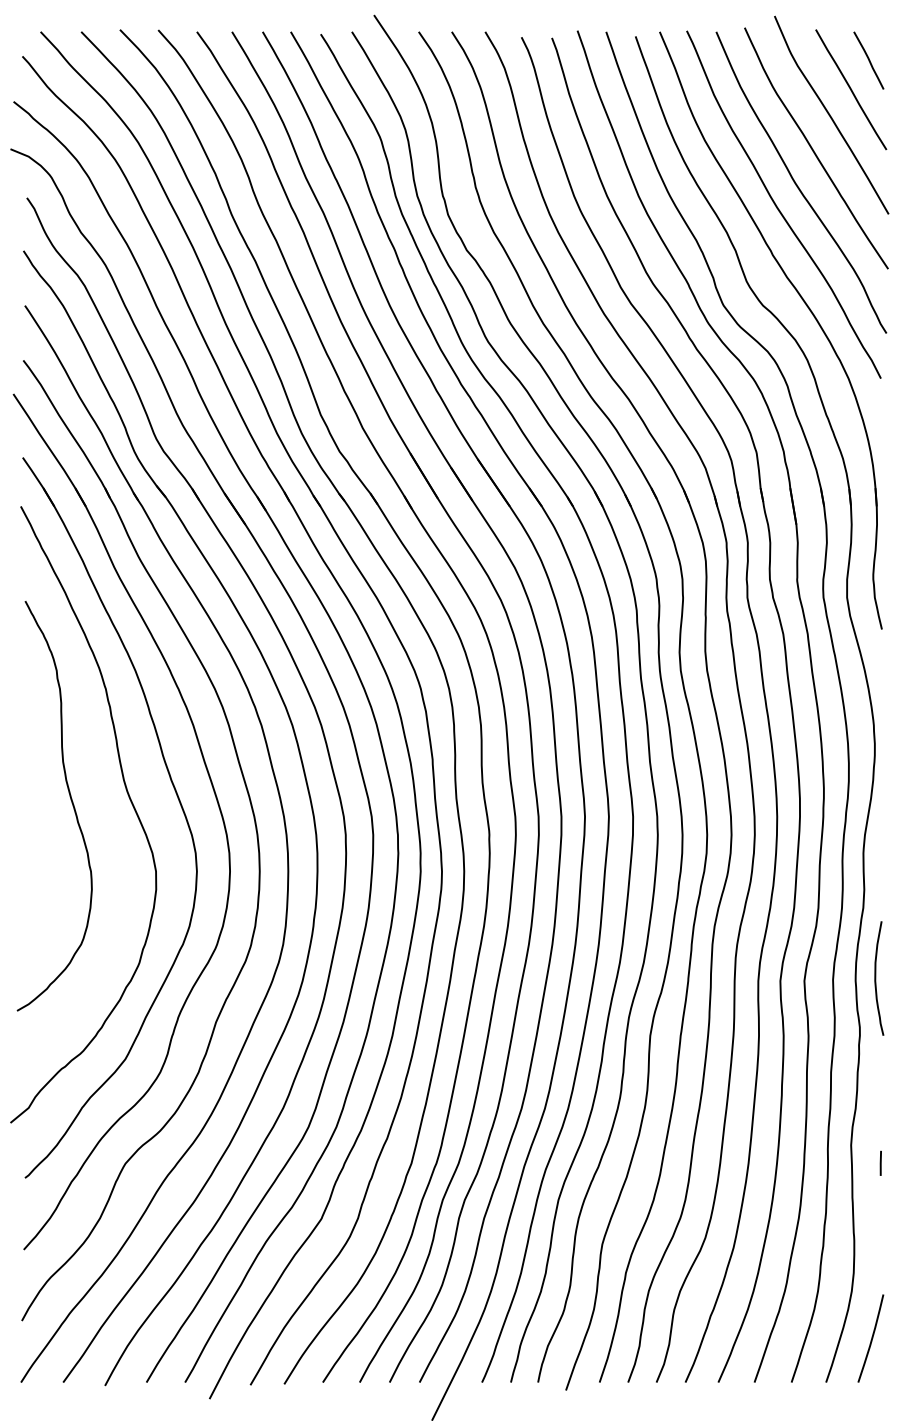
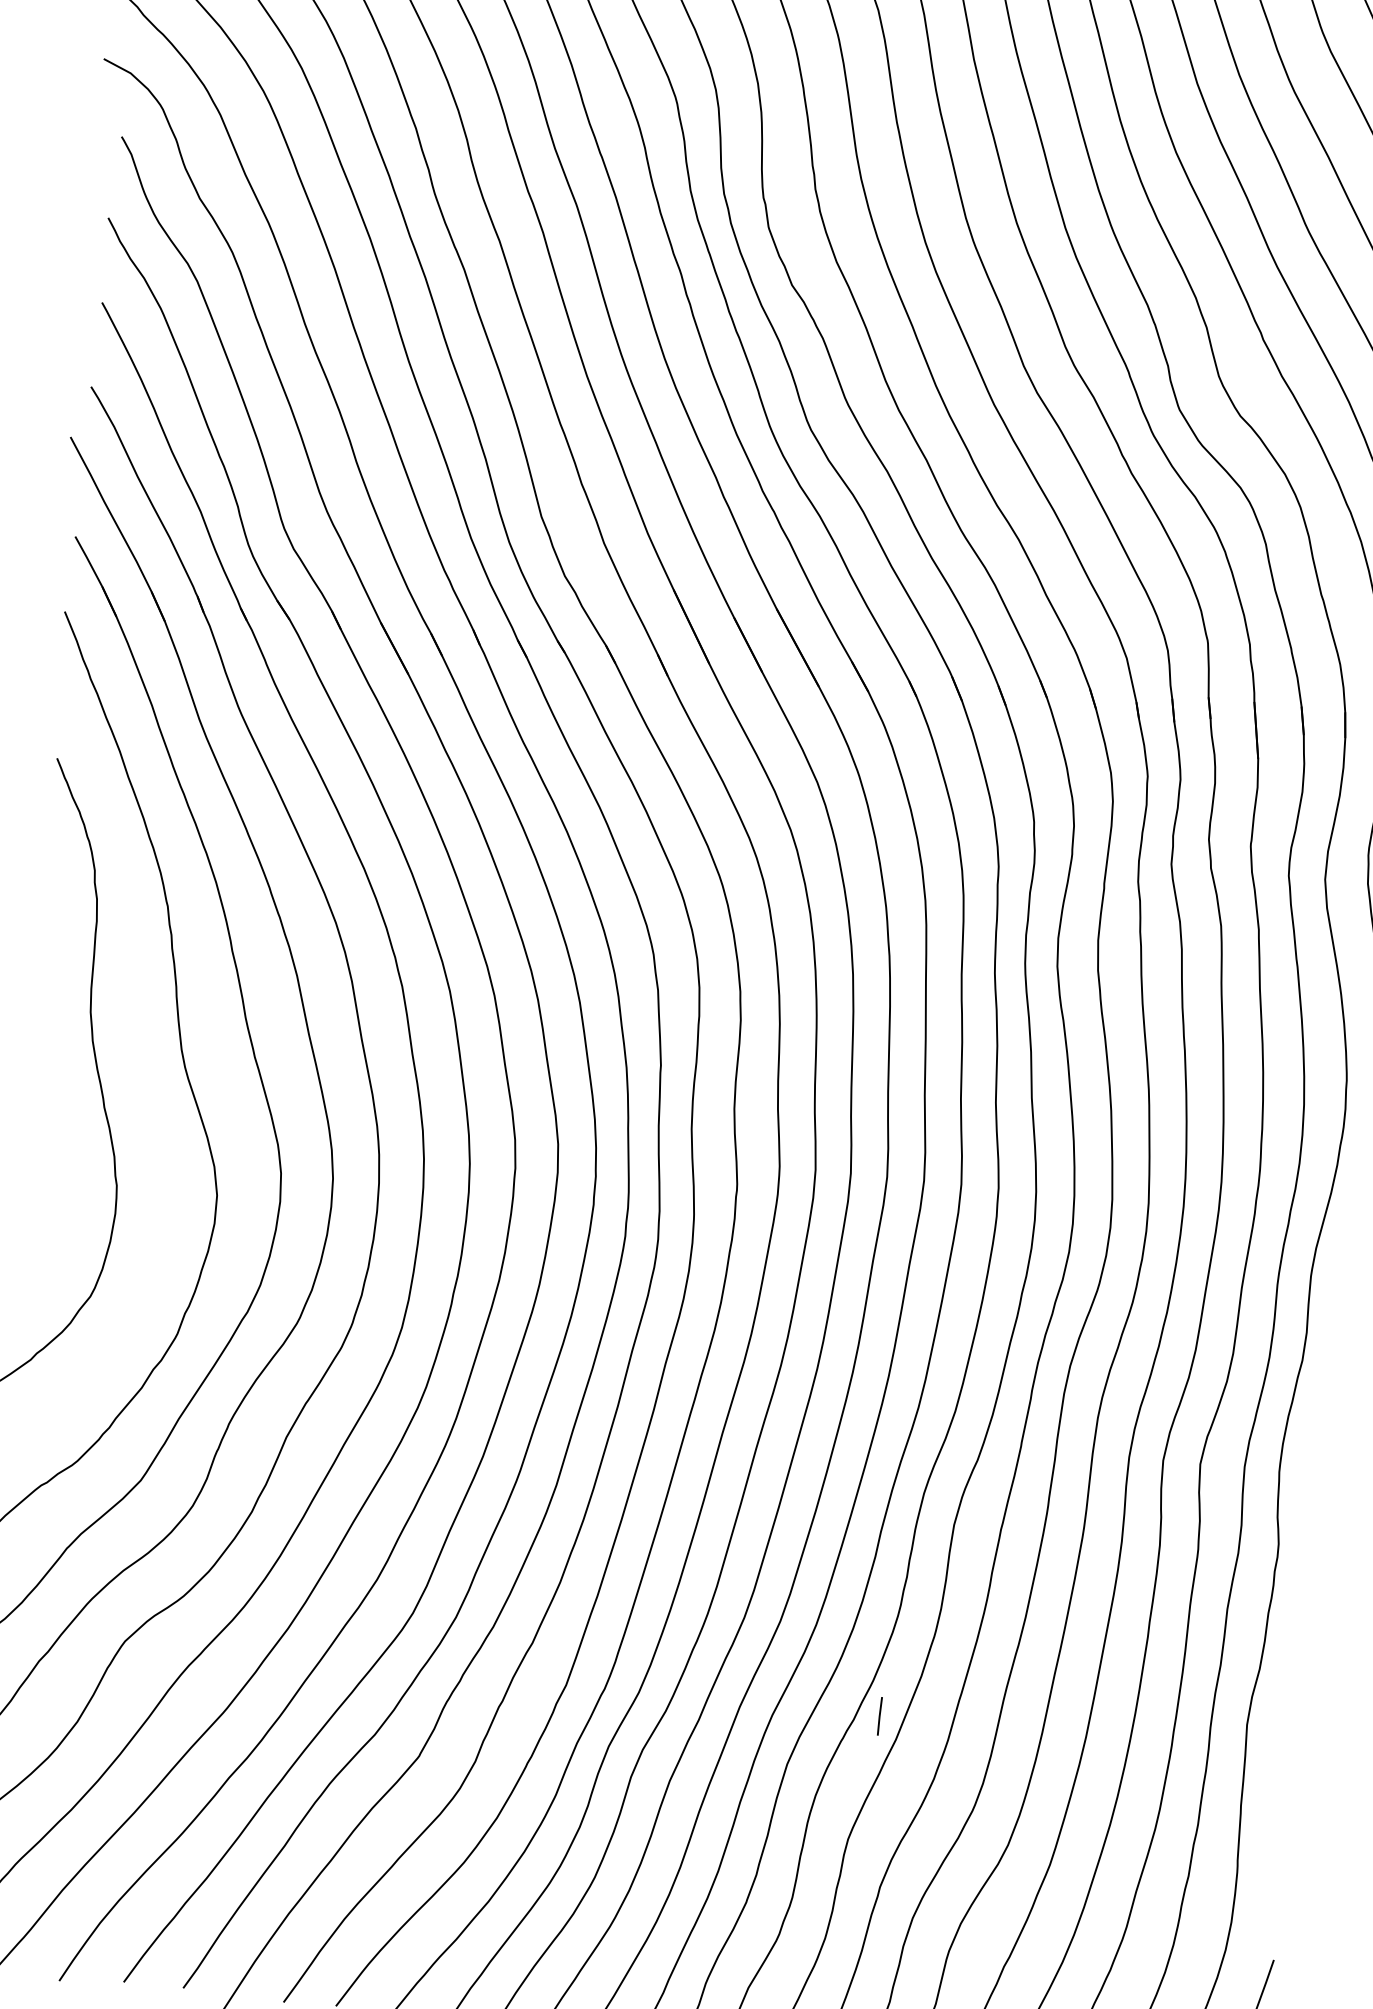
curve: (876, 978) -> (1311, 1471), removed
line: (880, 1162) -> (879, 1714), moved

